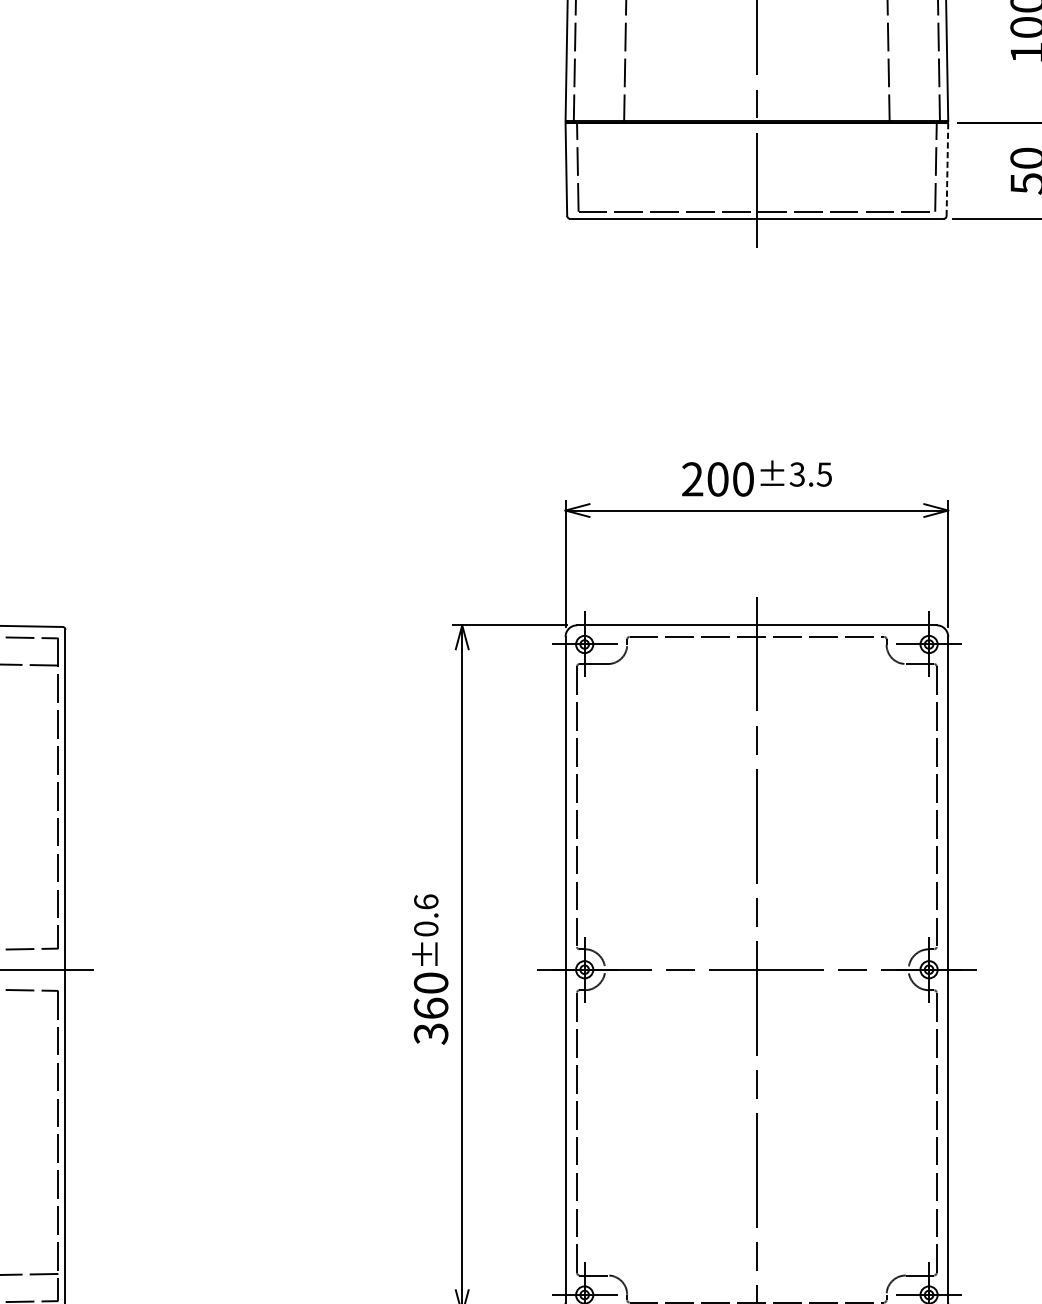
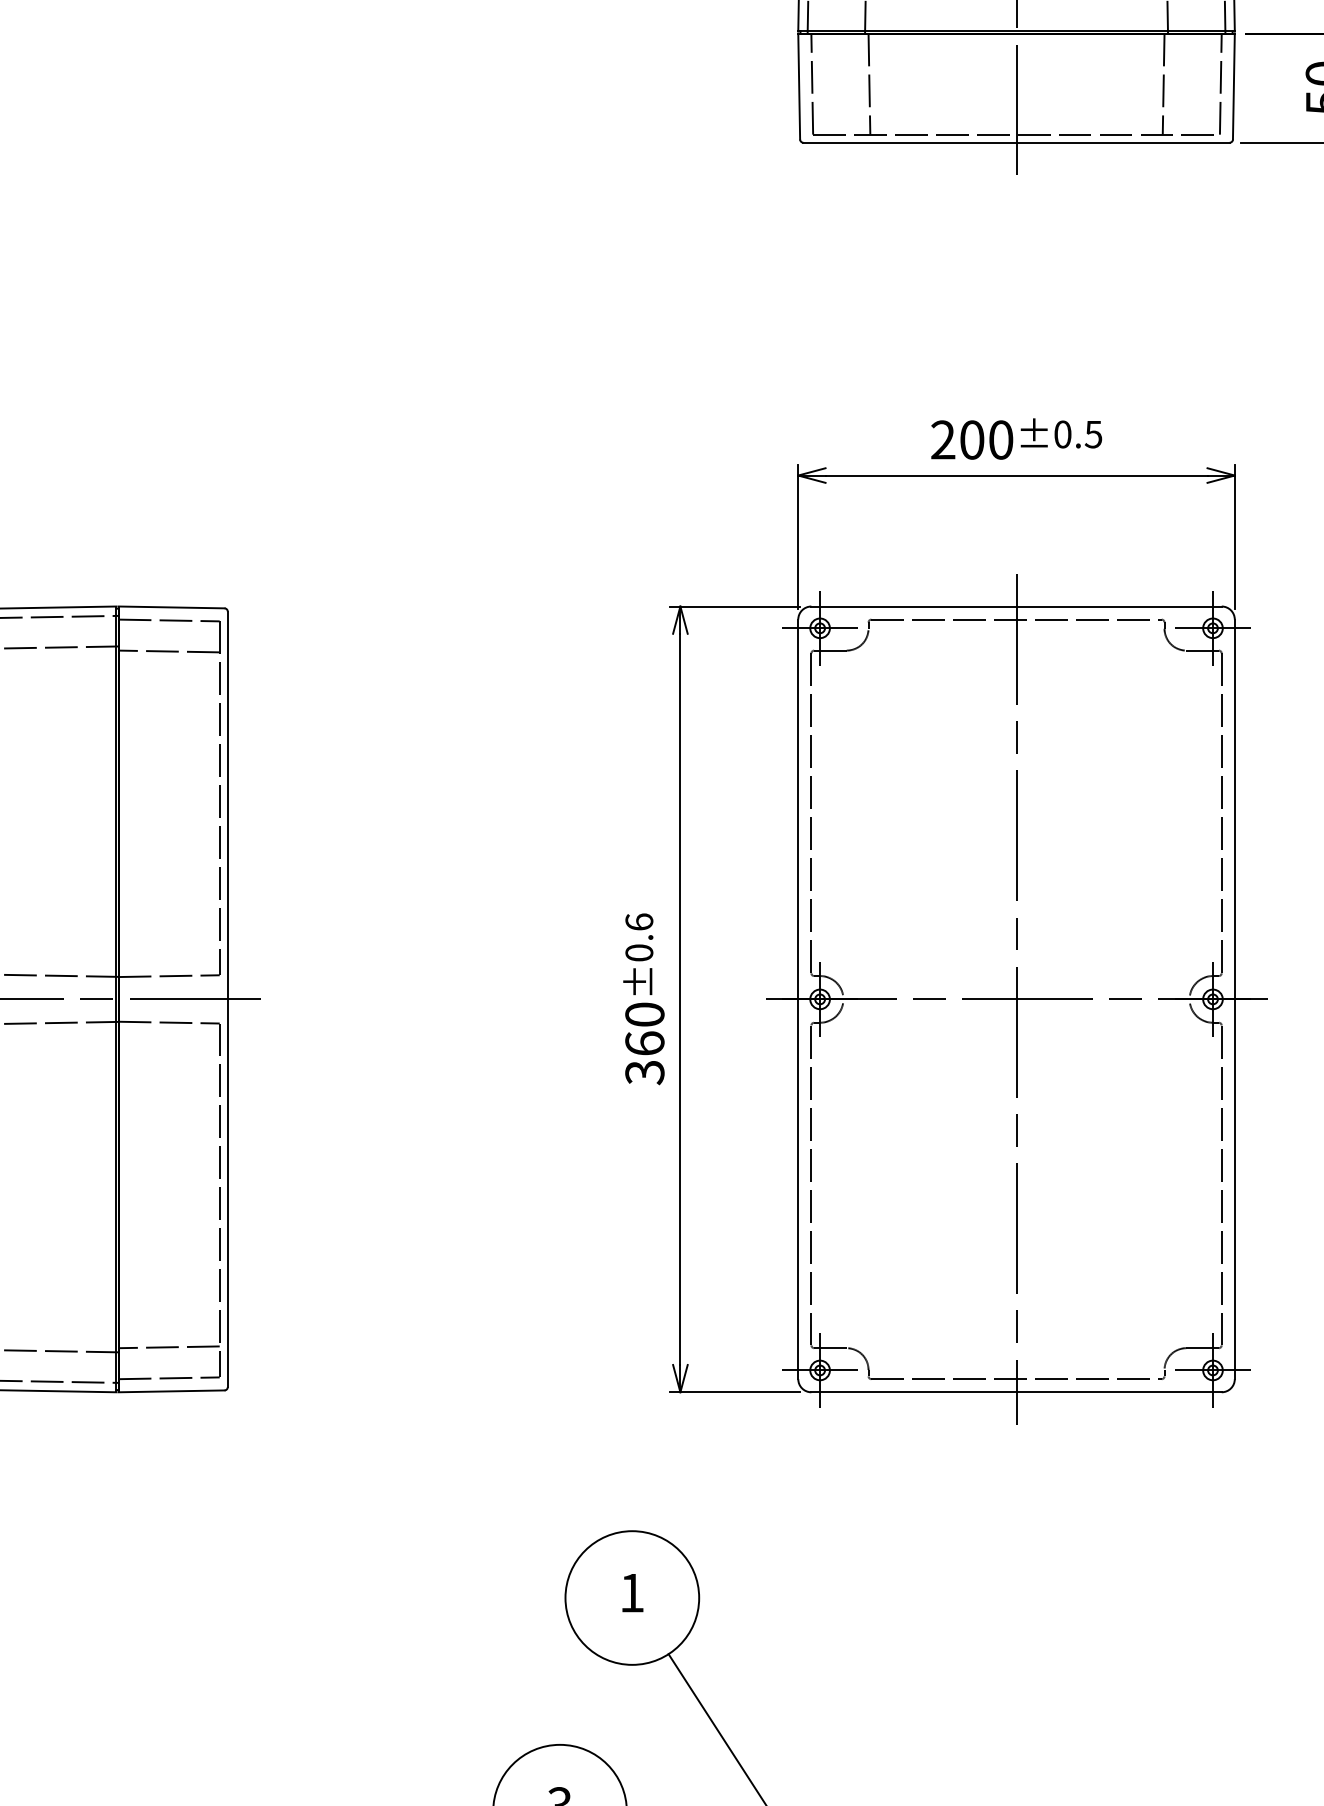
line: (627, 166) -> (869, 83), added
line: (885, 166) -> (1163, 83), added
line: (947, 169) -> (1233, 86), dashed -> solid
text: (797, 474) -> (1062, 434), ±3.5 -> ±0.5

